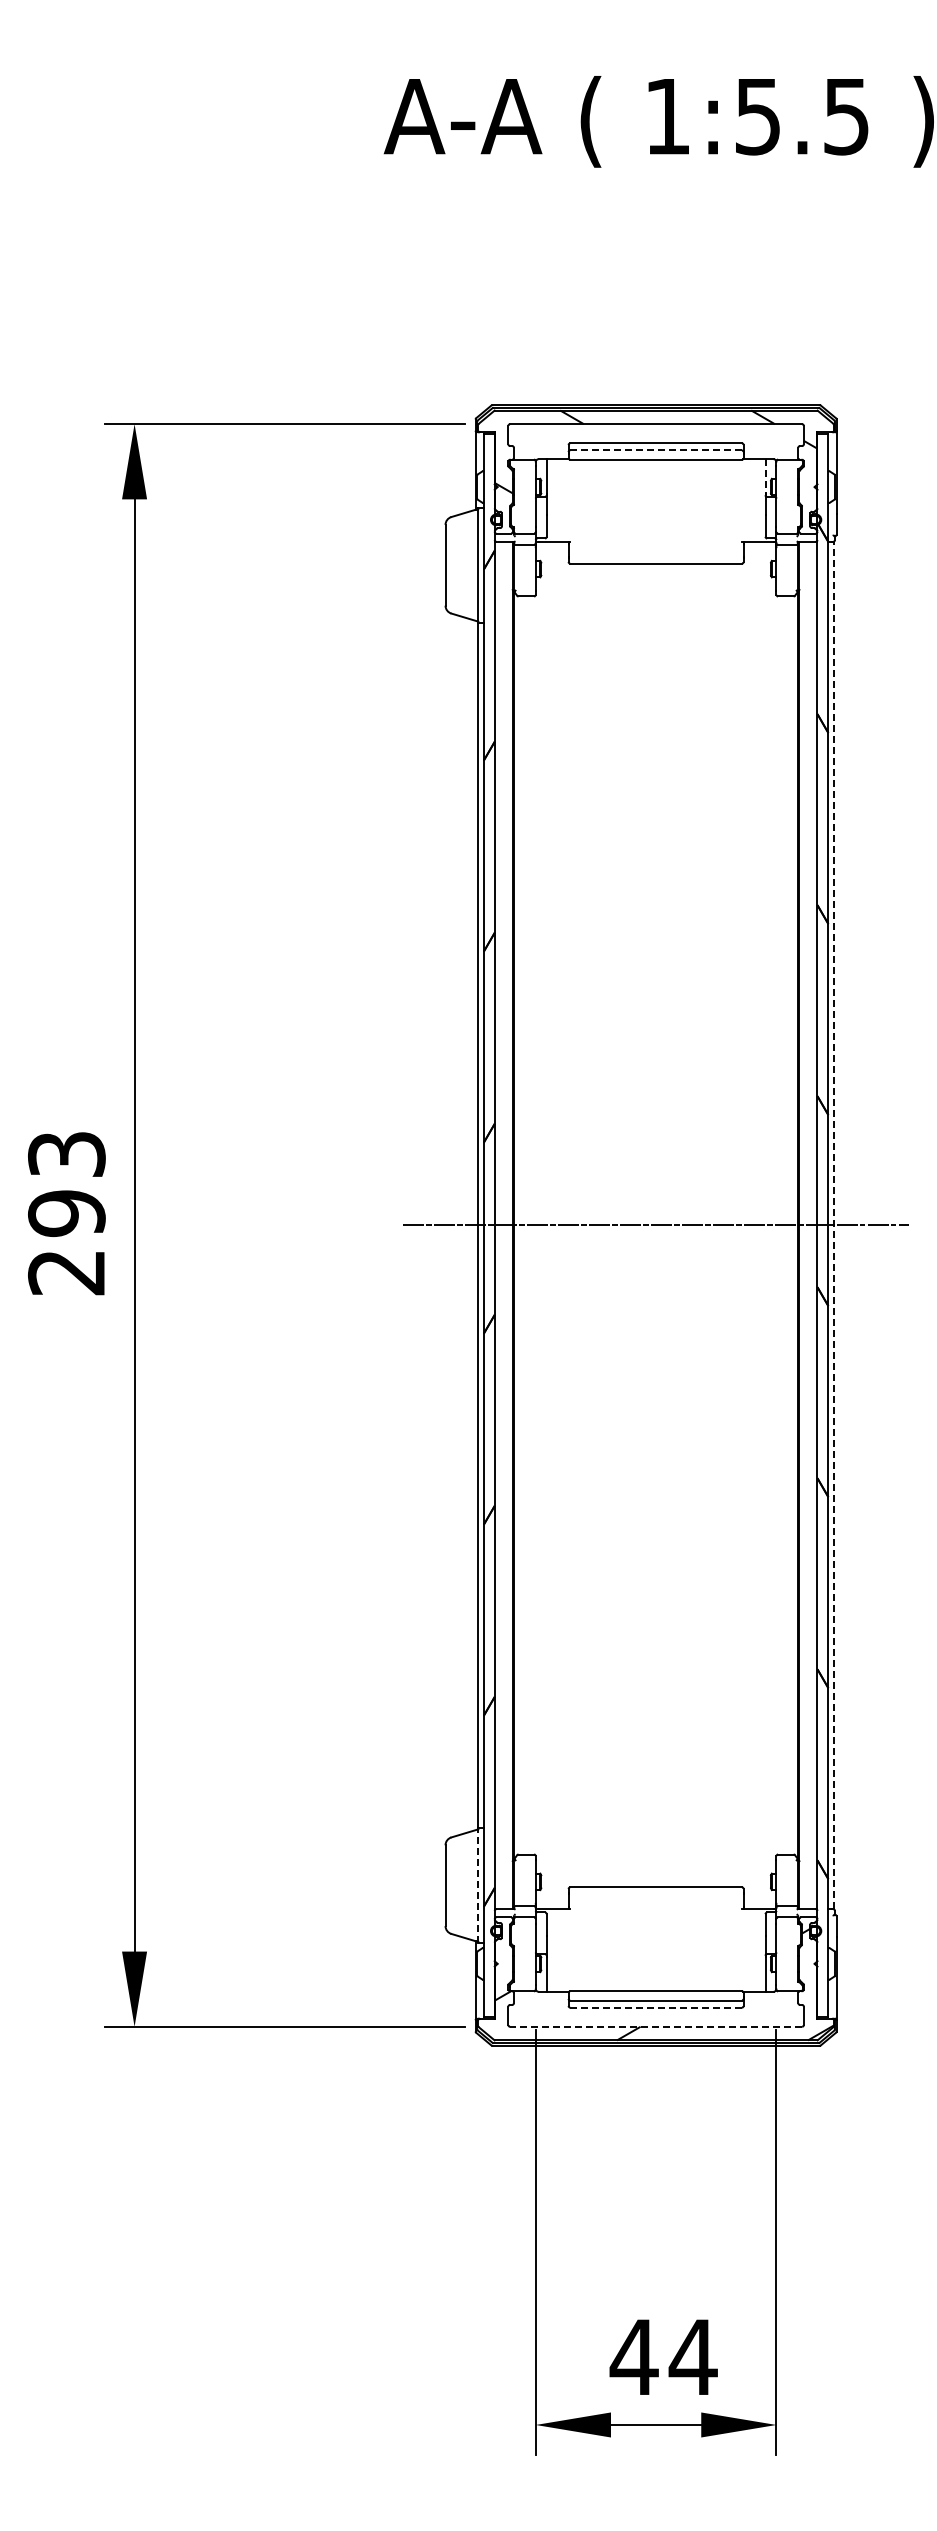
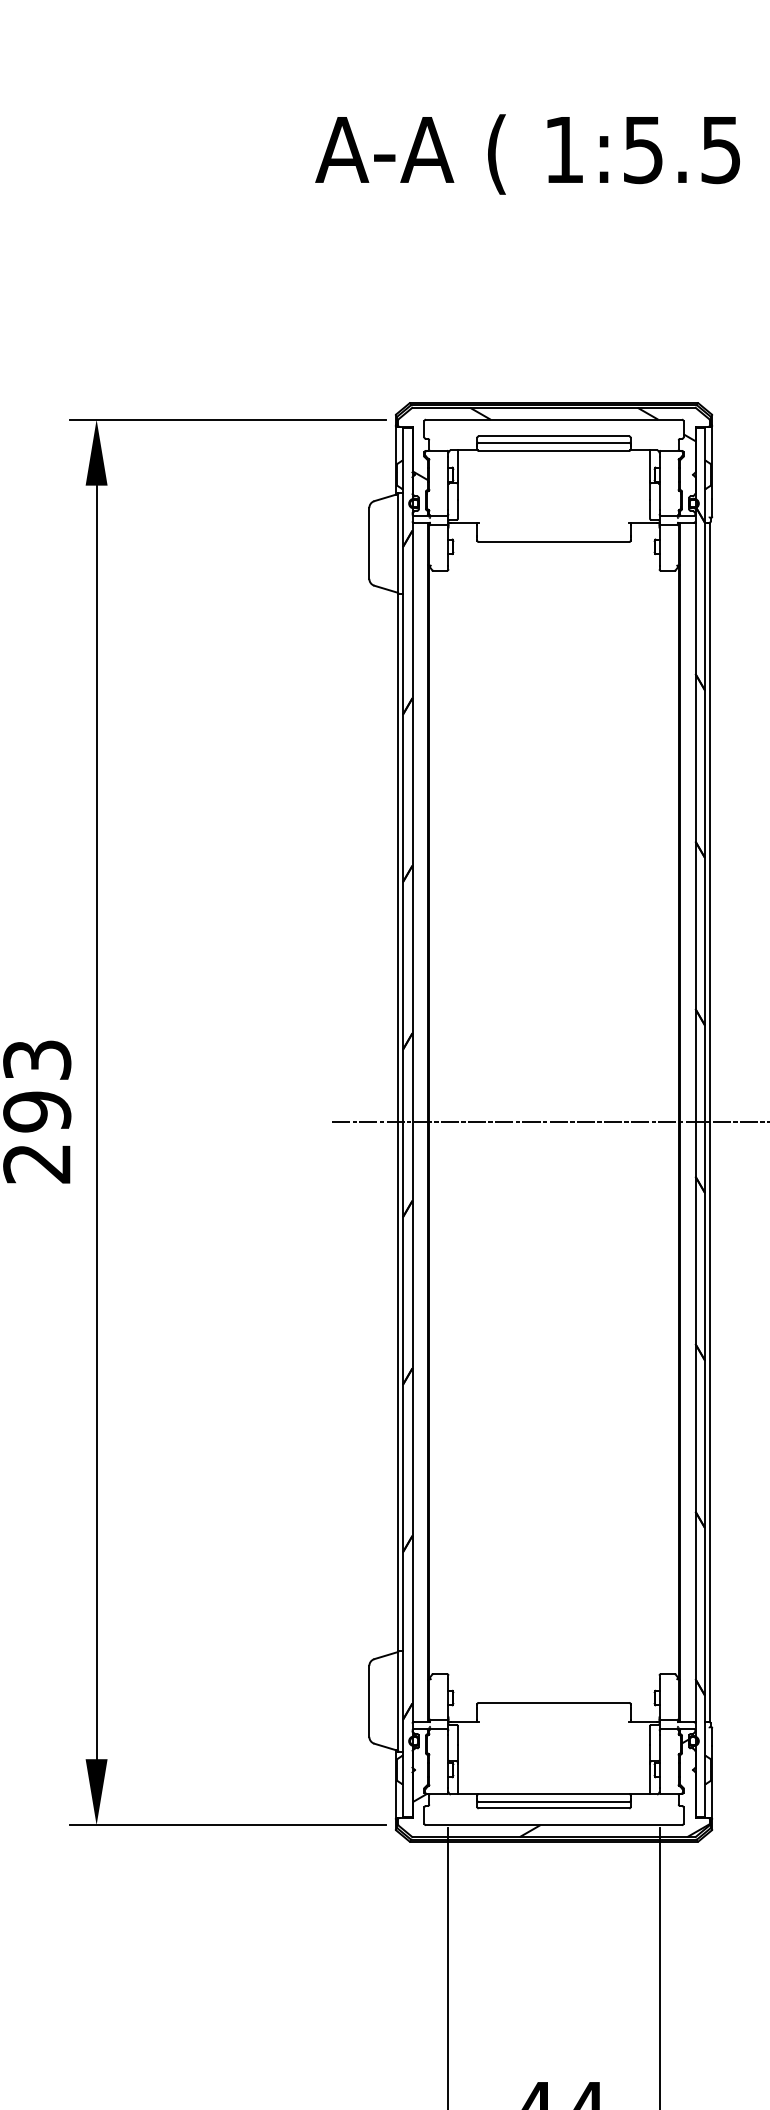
line: (656, 450) -> (554, 442), dashed -> solid
line: (765, 476) -> (649, 465), dashed -> solid
line: (833, 1225) -> (709, 1122), dashed -> solid
line: (478, 1885) -> (398, 1701), dashed -> solid
line: (656, 2007) -> (554, 1808), dashed -> solid
line: (655, 2026) -> (553, 1824), dashed -> solid

